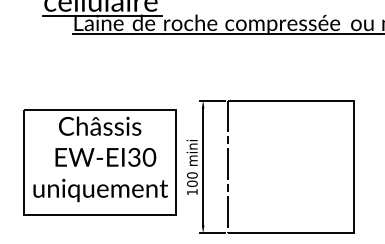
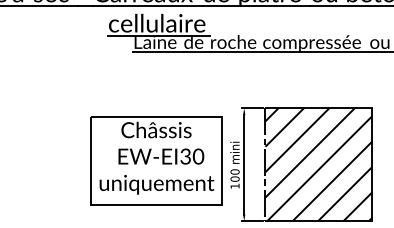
hatch: (290, 166) -> (318, 164), added

